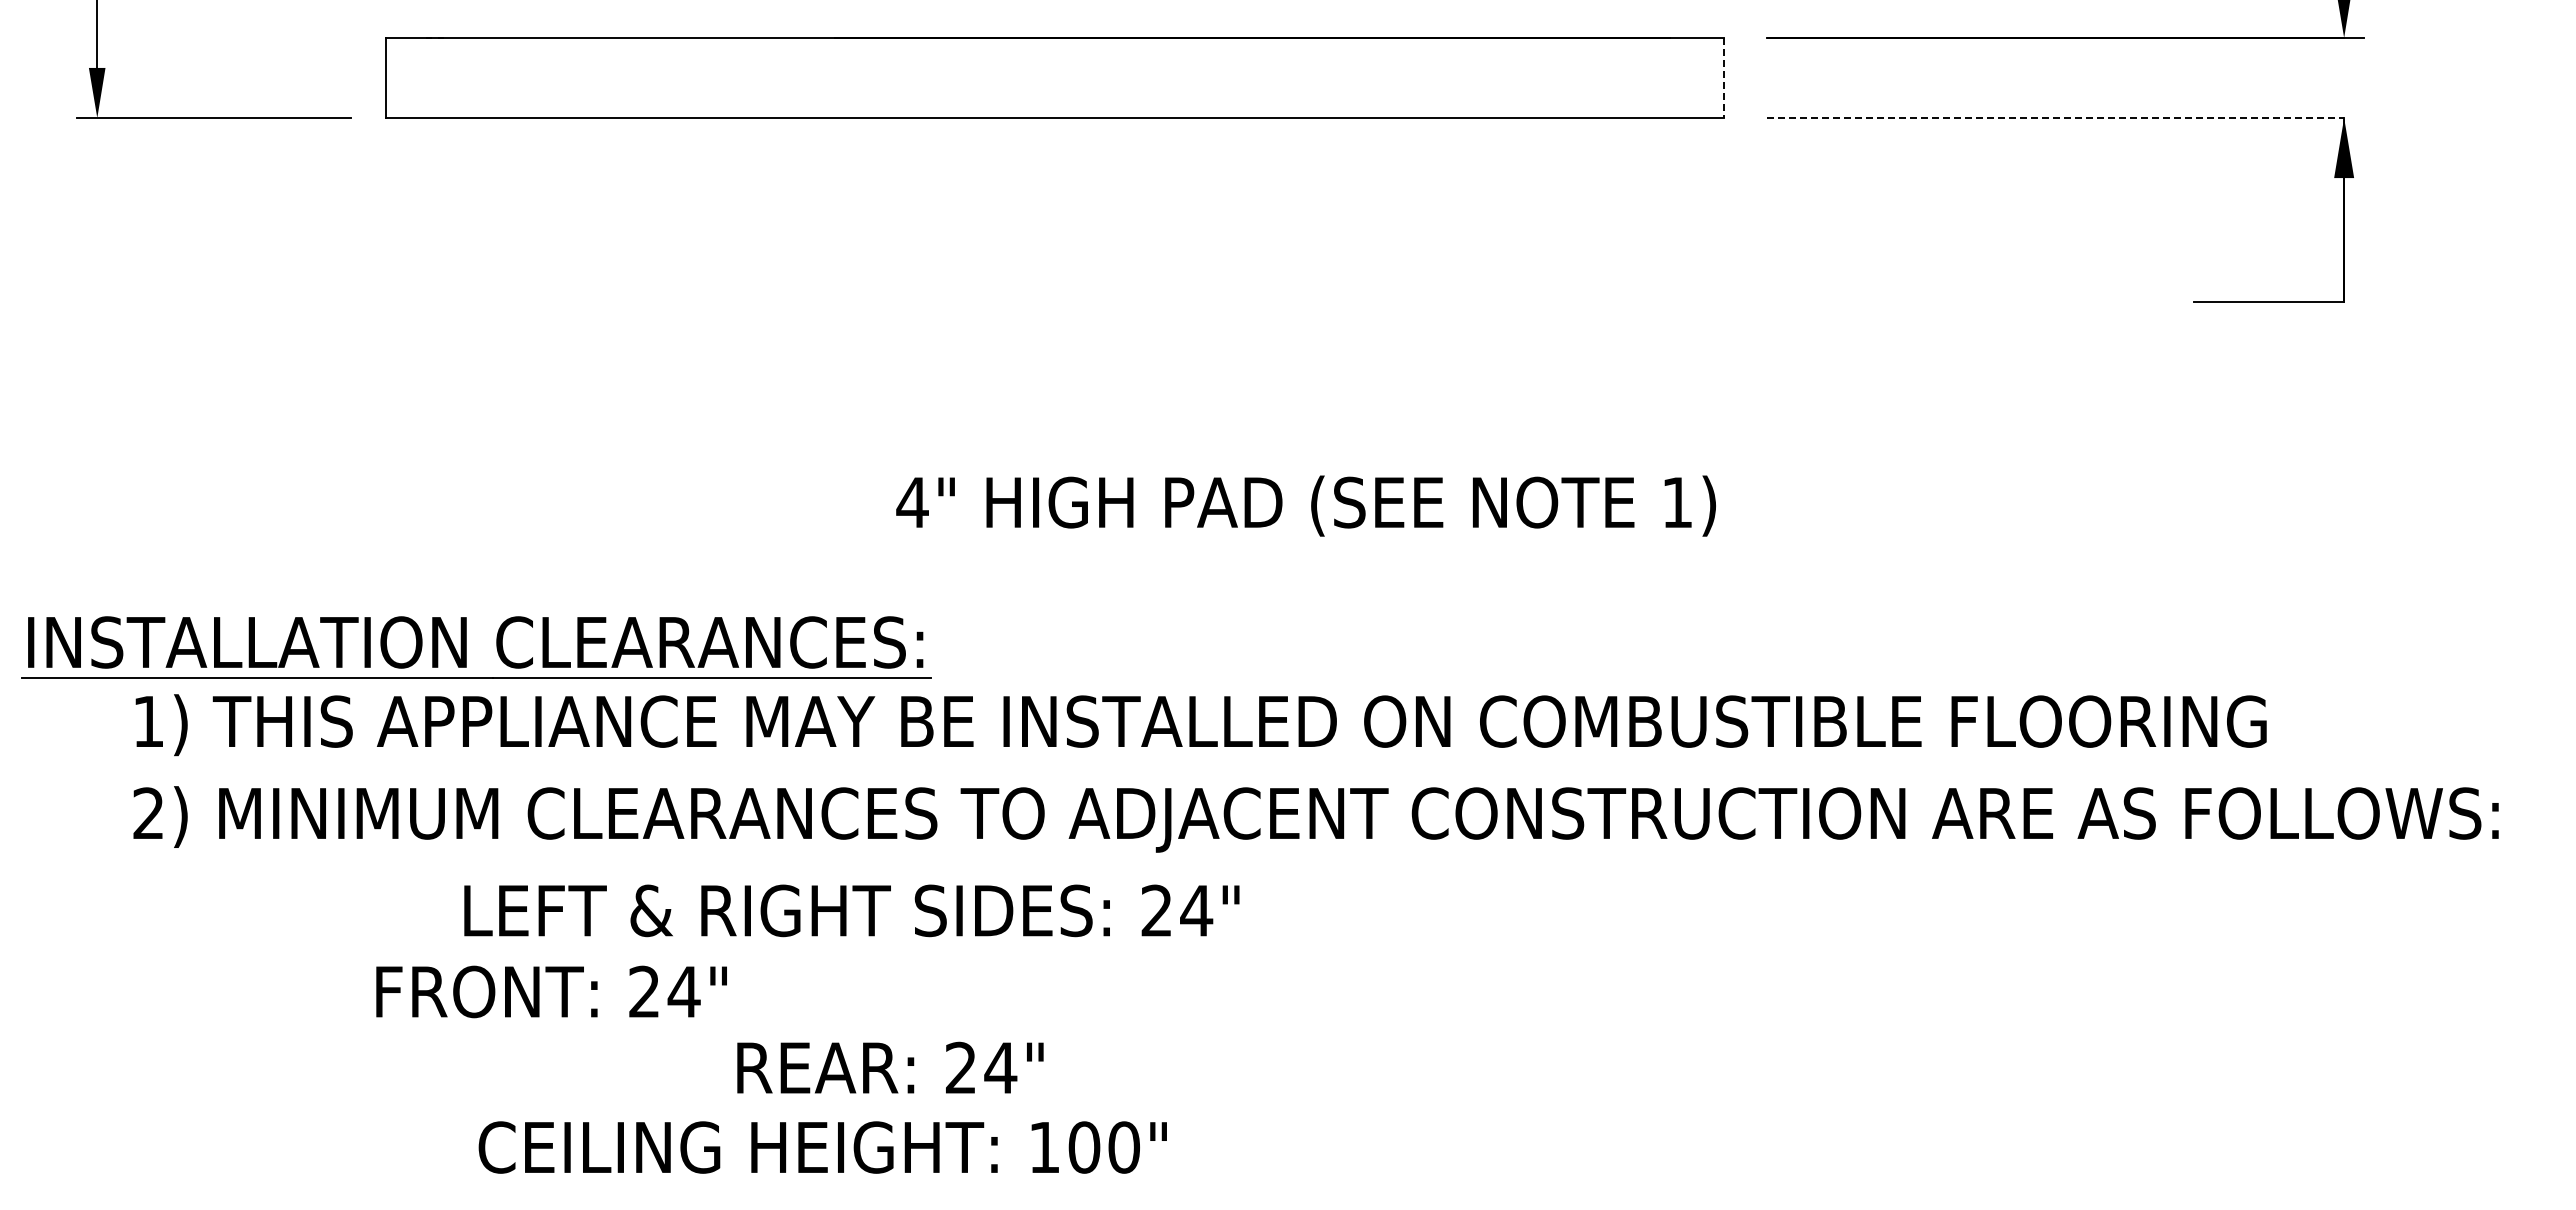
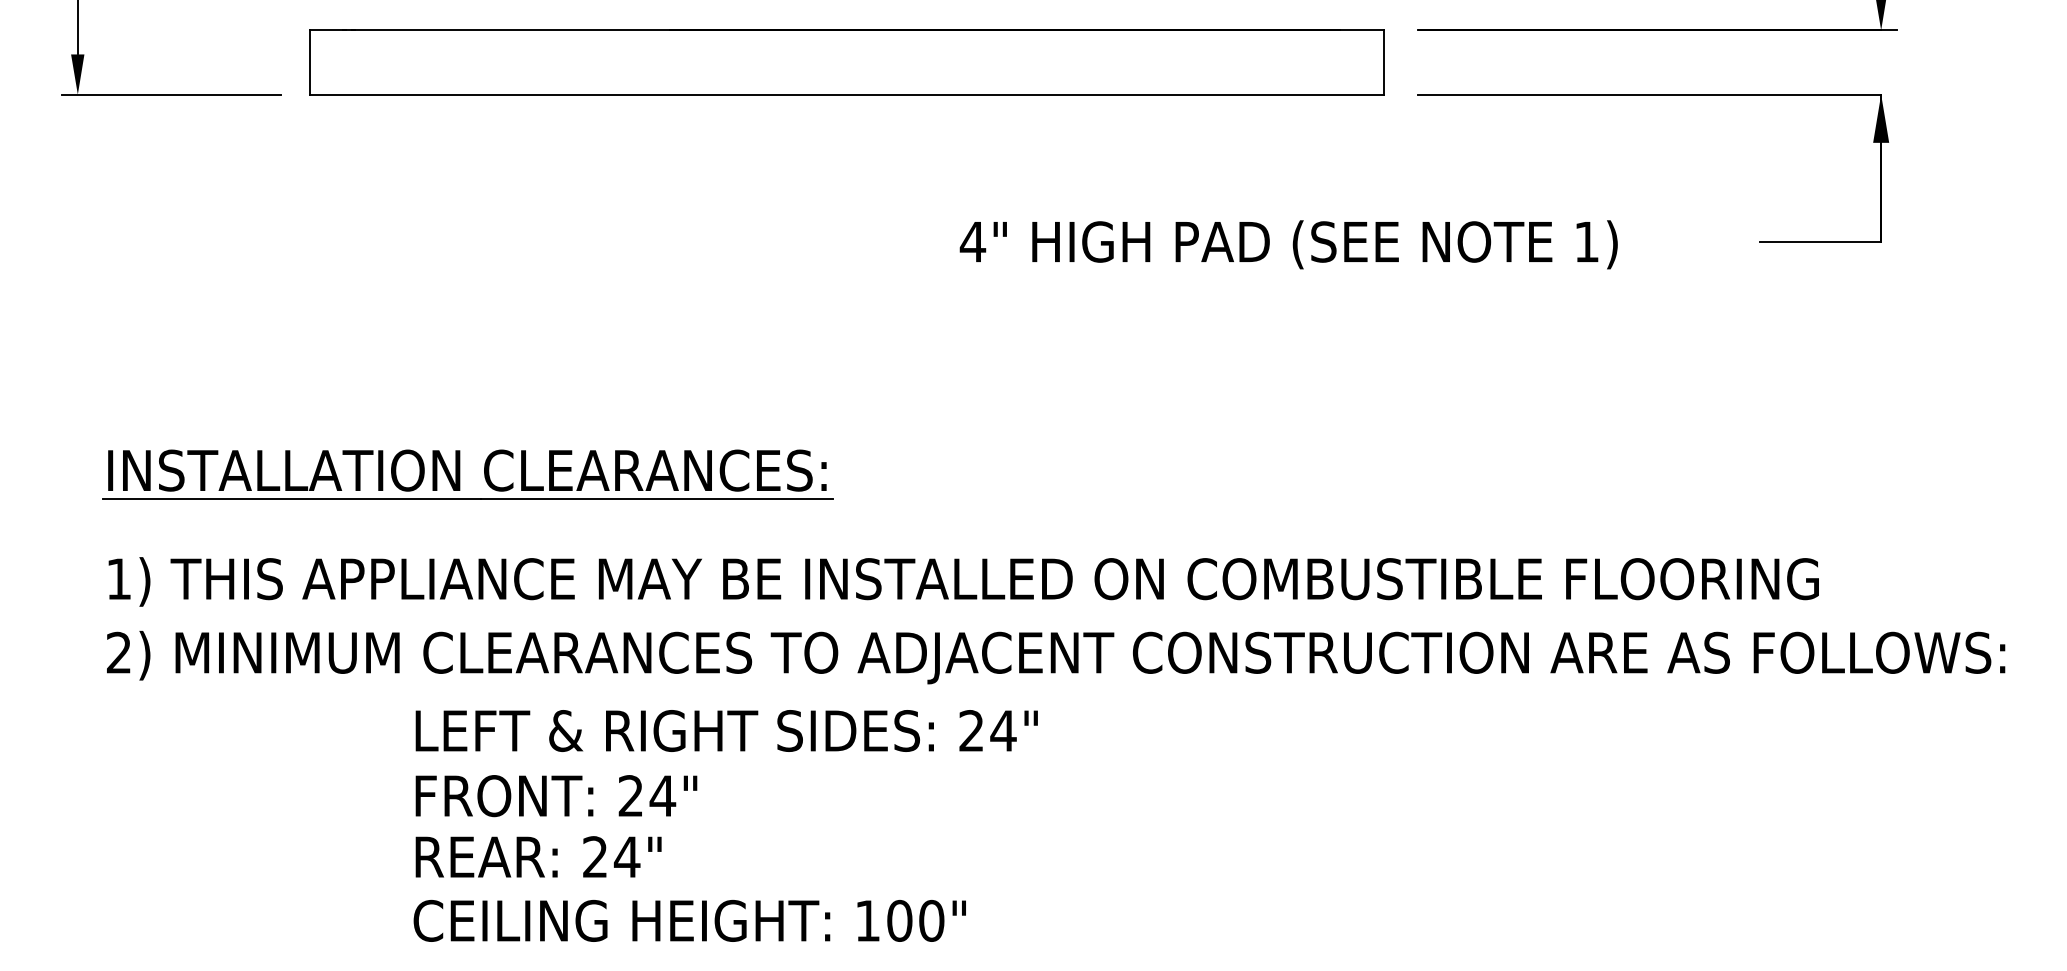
line: (1724, 78) -> (1383, 62), dashed -> solid
line: (2055, 118) -> (1649, 95), dashed -> solid
text: (1305, 505) -> (1288, 244), moved
part: (466, 647) -> (460, 474), moved
text: (851, 910) -> (726, 730), moved
text: (551, 991) -> (556, 795), moved
text: (890, 1067) -> (538, 856), moved
text: (822, 1147) -> (689, 920), moved

